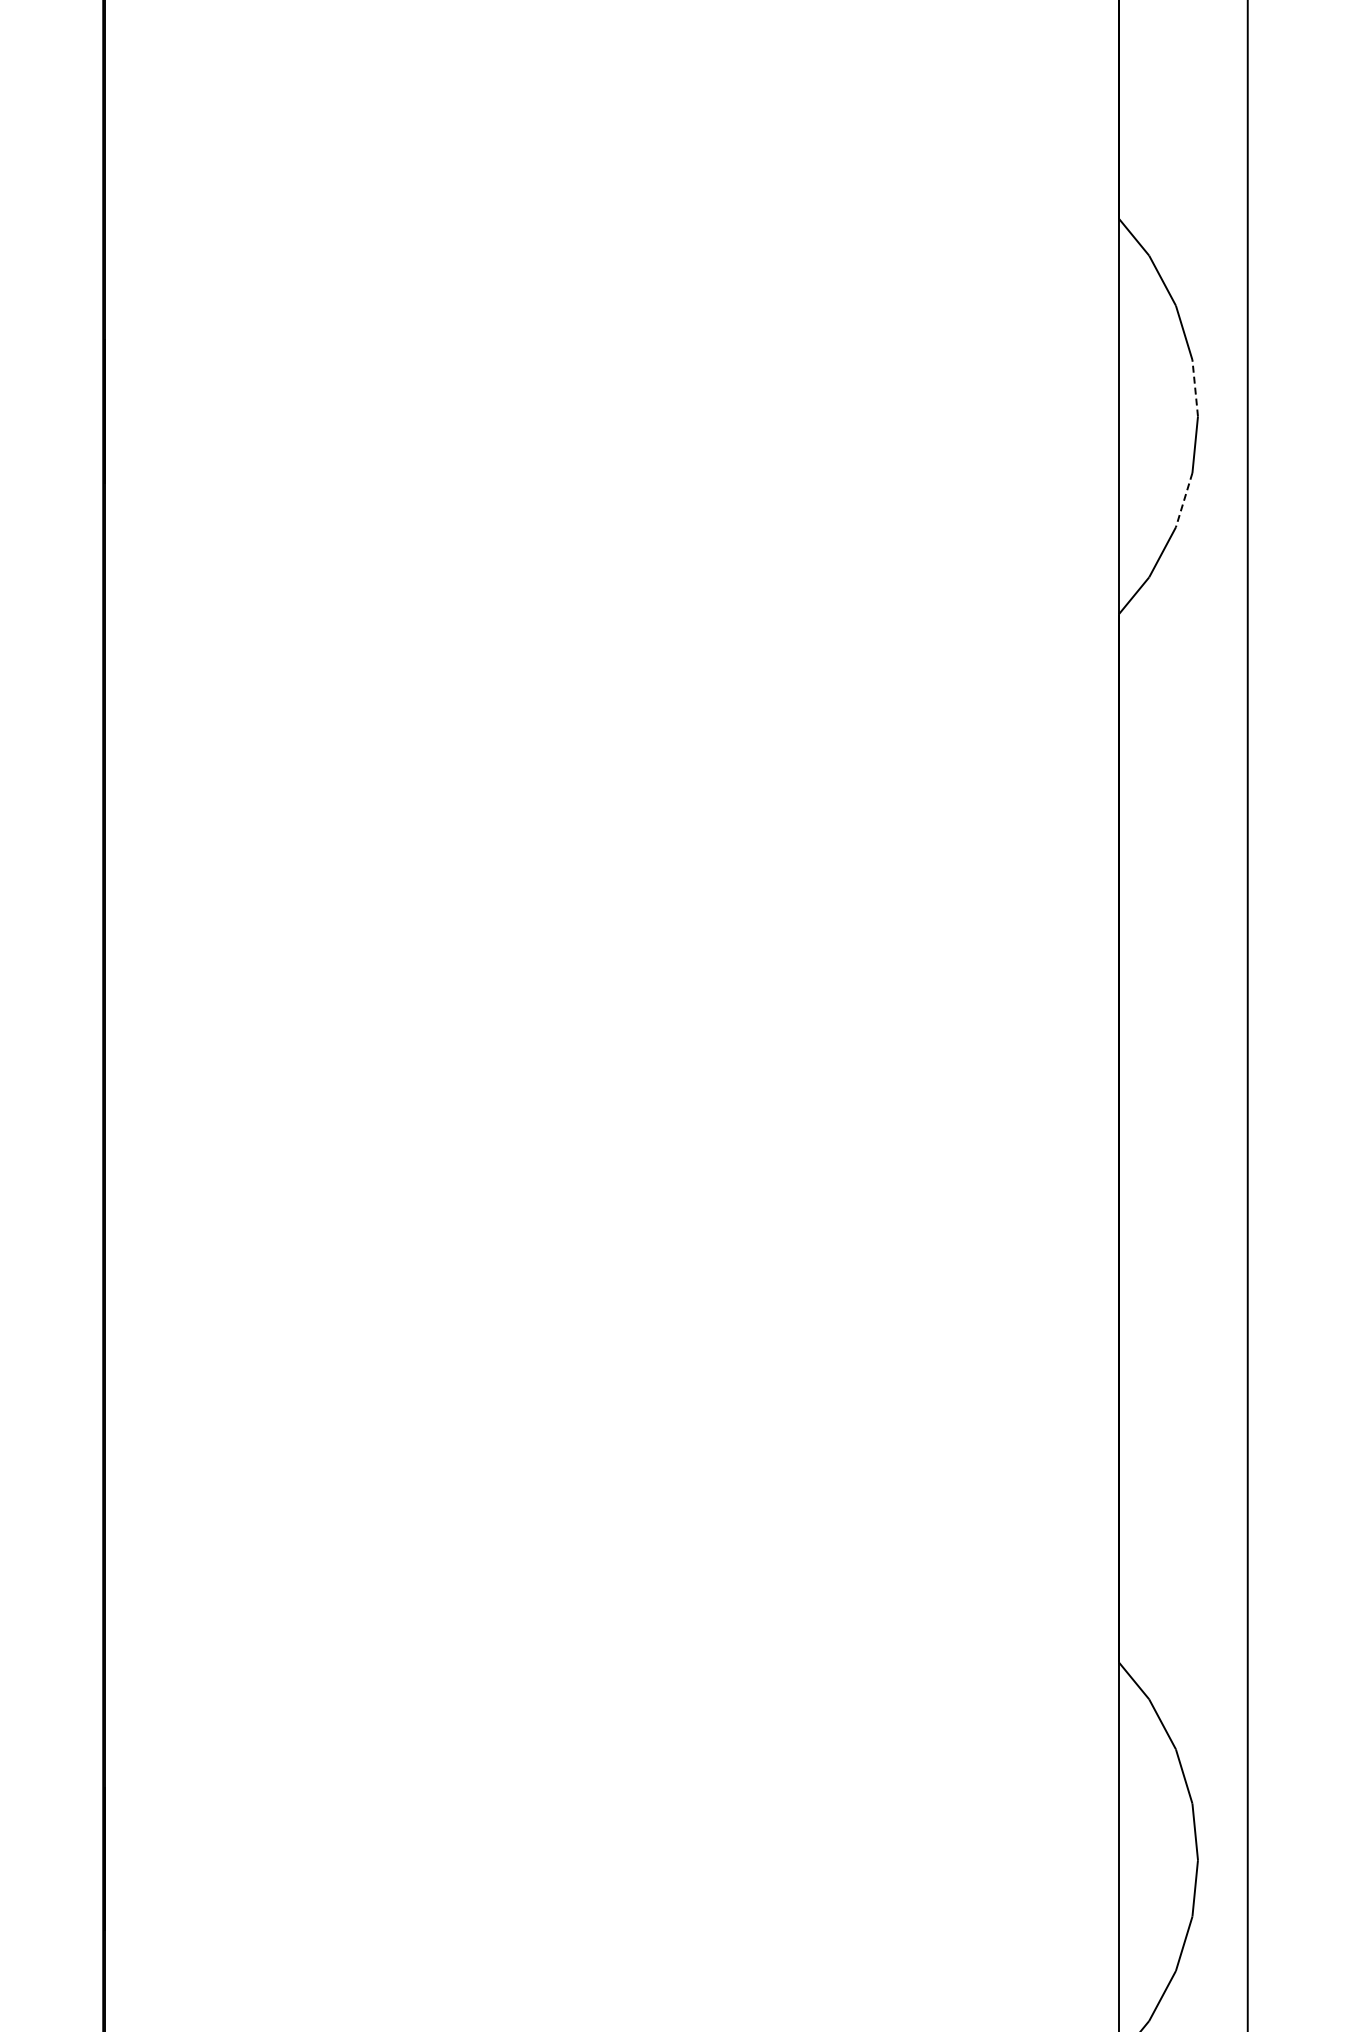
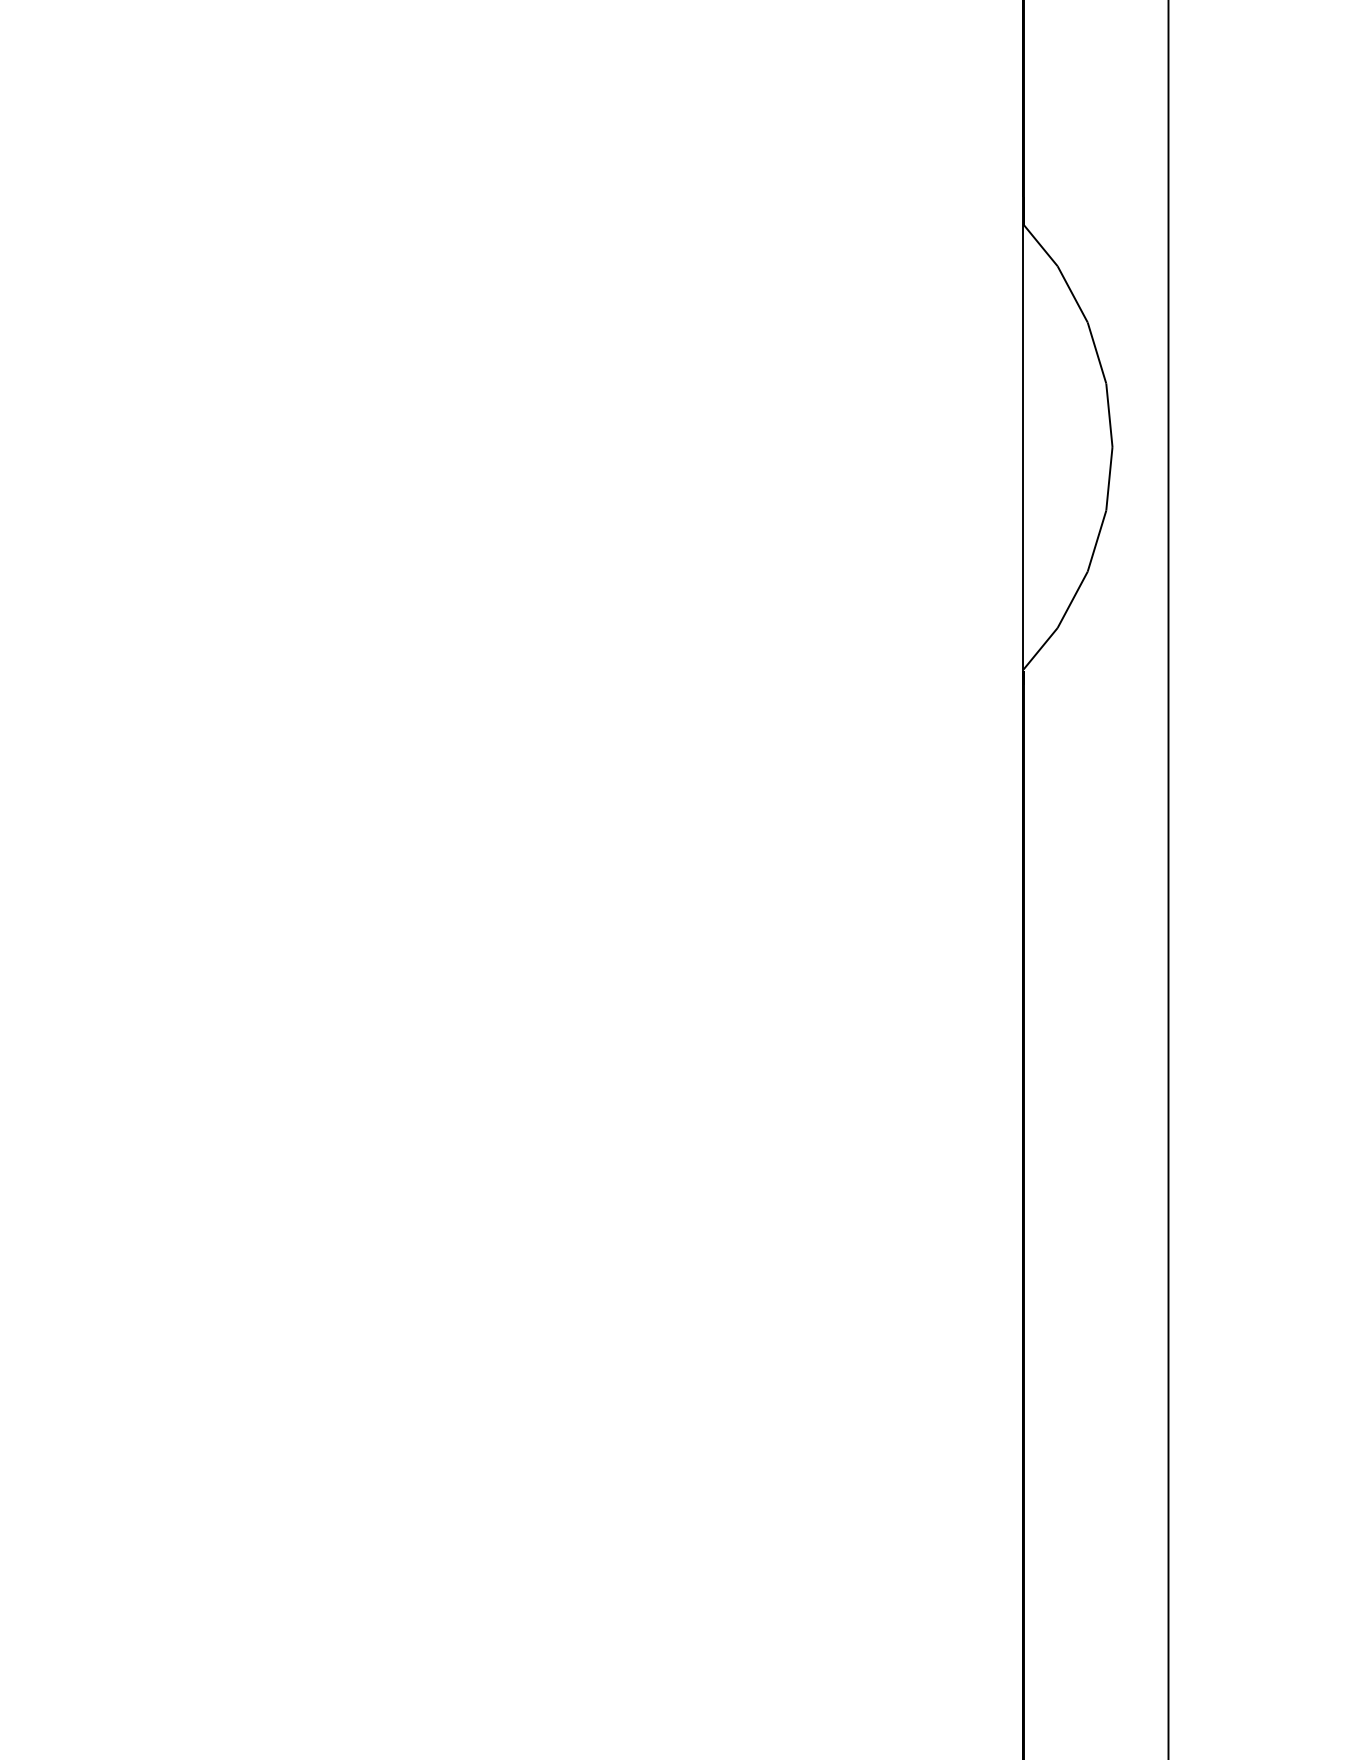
line: (1195, 387) -> (1109, 414), dashed -> solid
line: (1184, 500) -> (1097, 541), dashed -> solid

